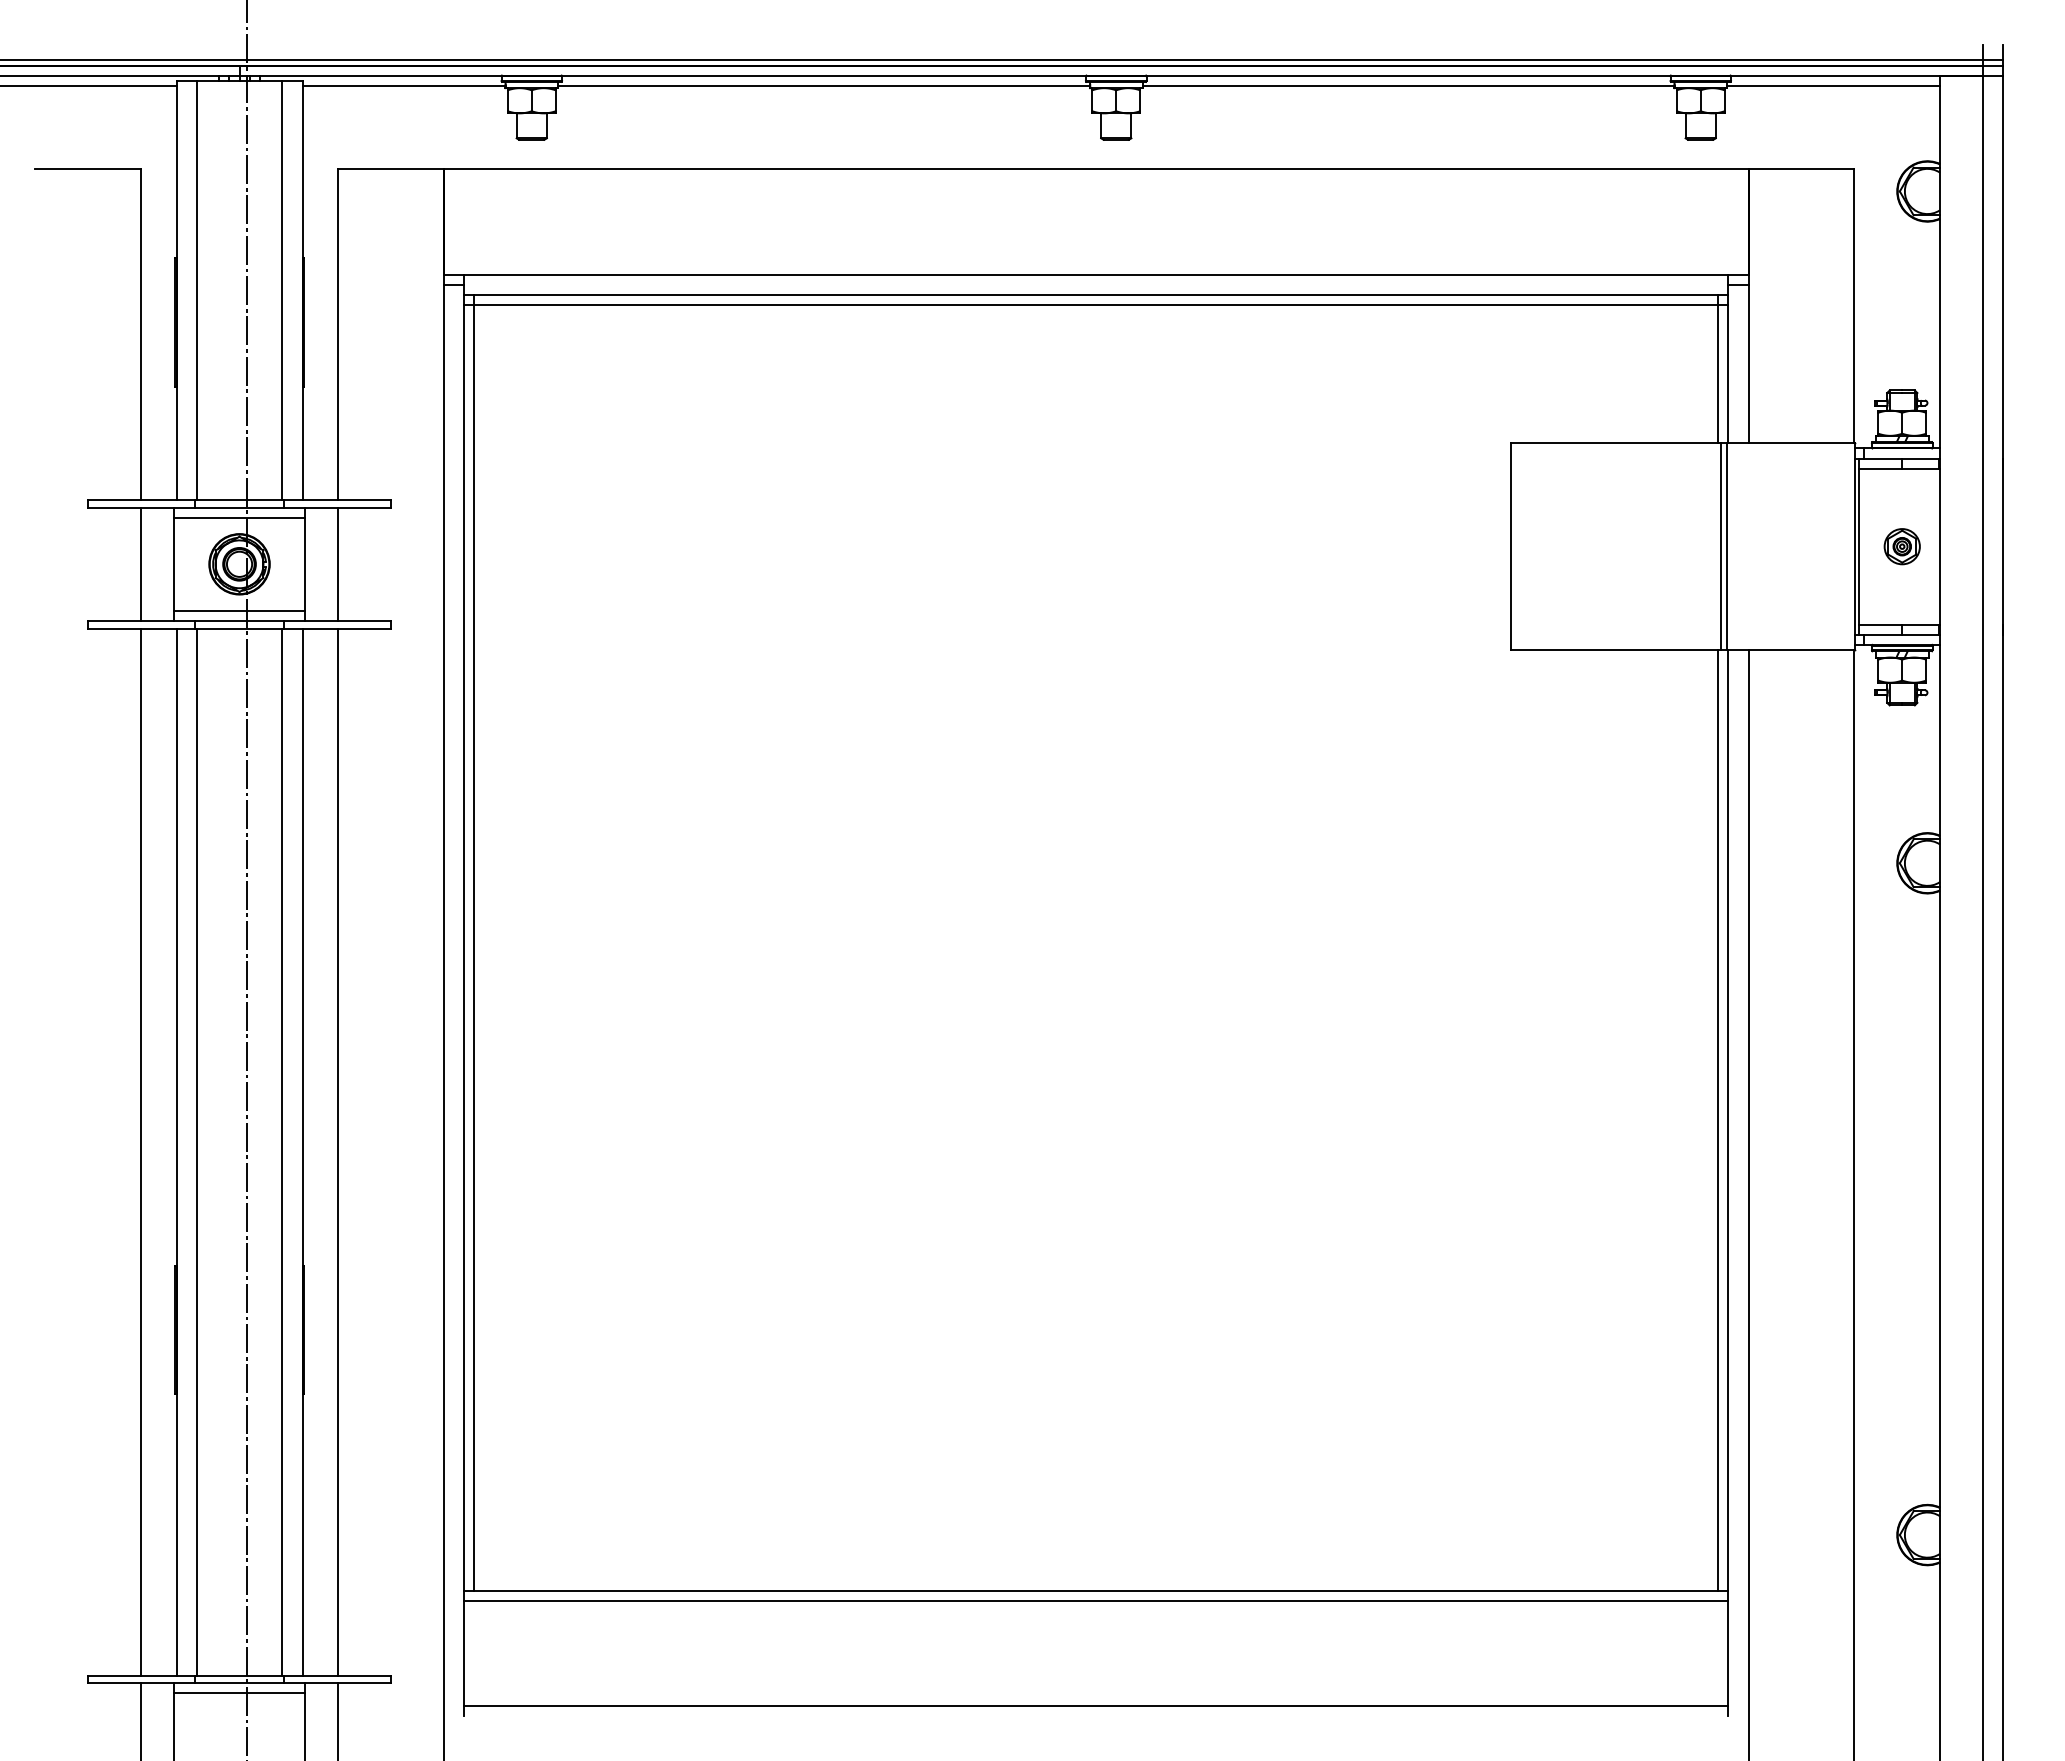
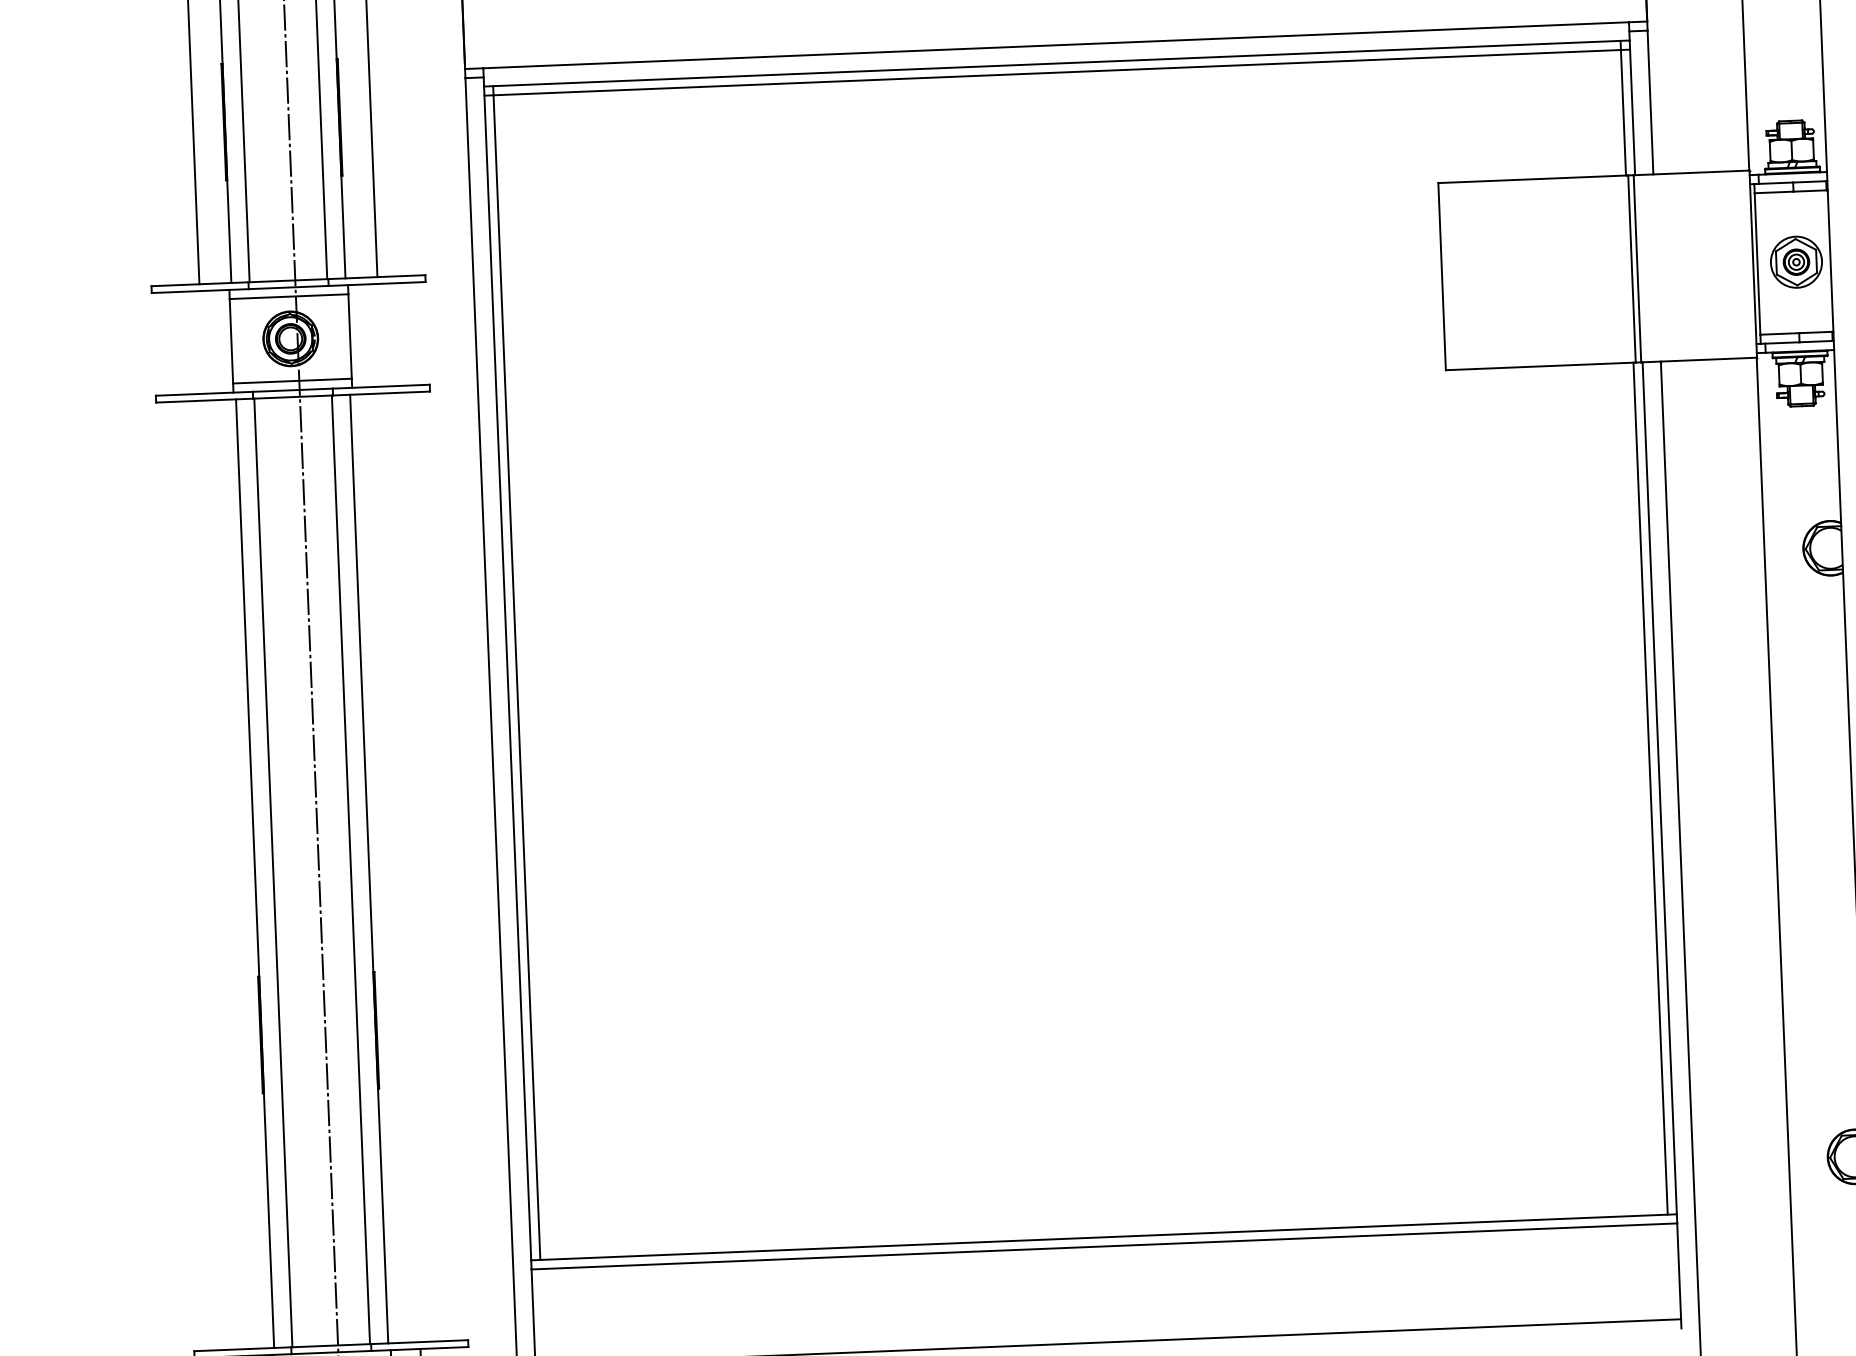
part: (1901, 546) -> (1795, 262), size x1.6
line: (141, 564) -> (201, 342), removed
line: (337, 564) -> (379, 335), removed
line: (141, 1151) -> (223, 874), removed
line: (337, 1151) -> (400, 867), removed

